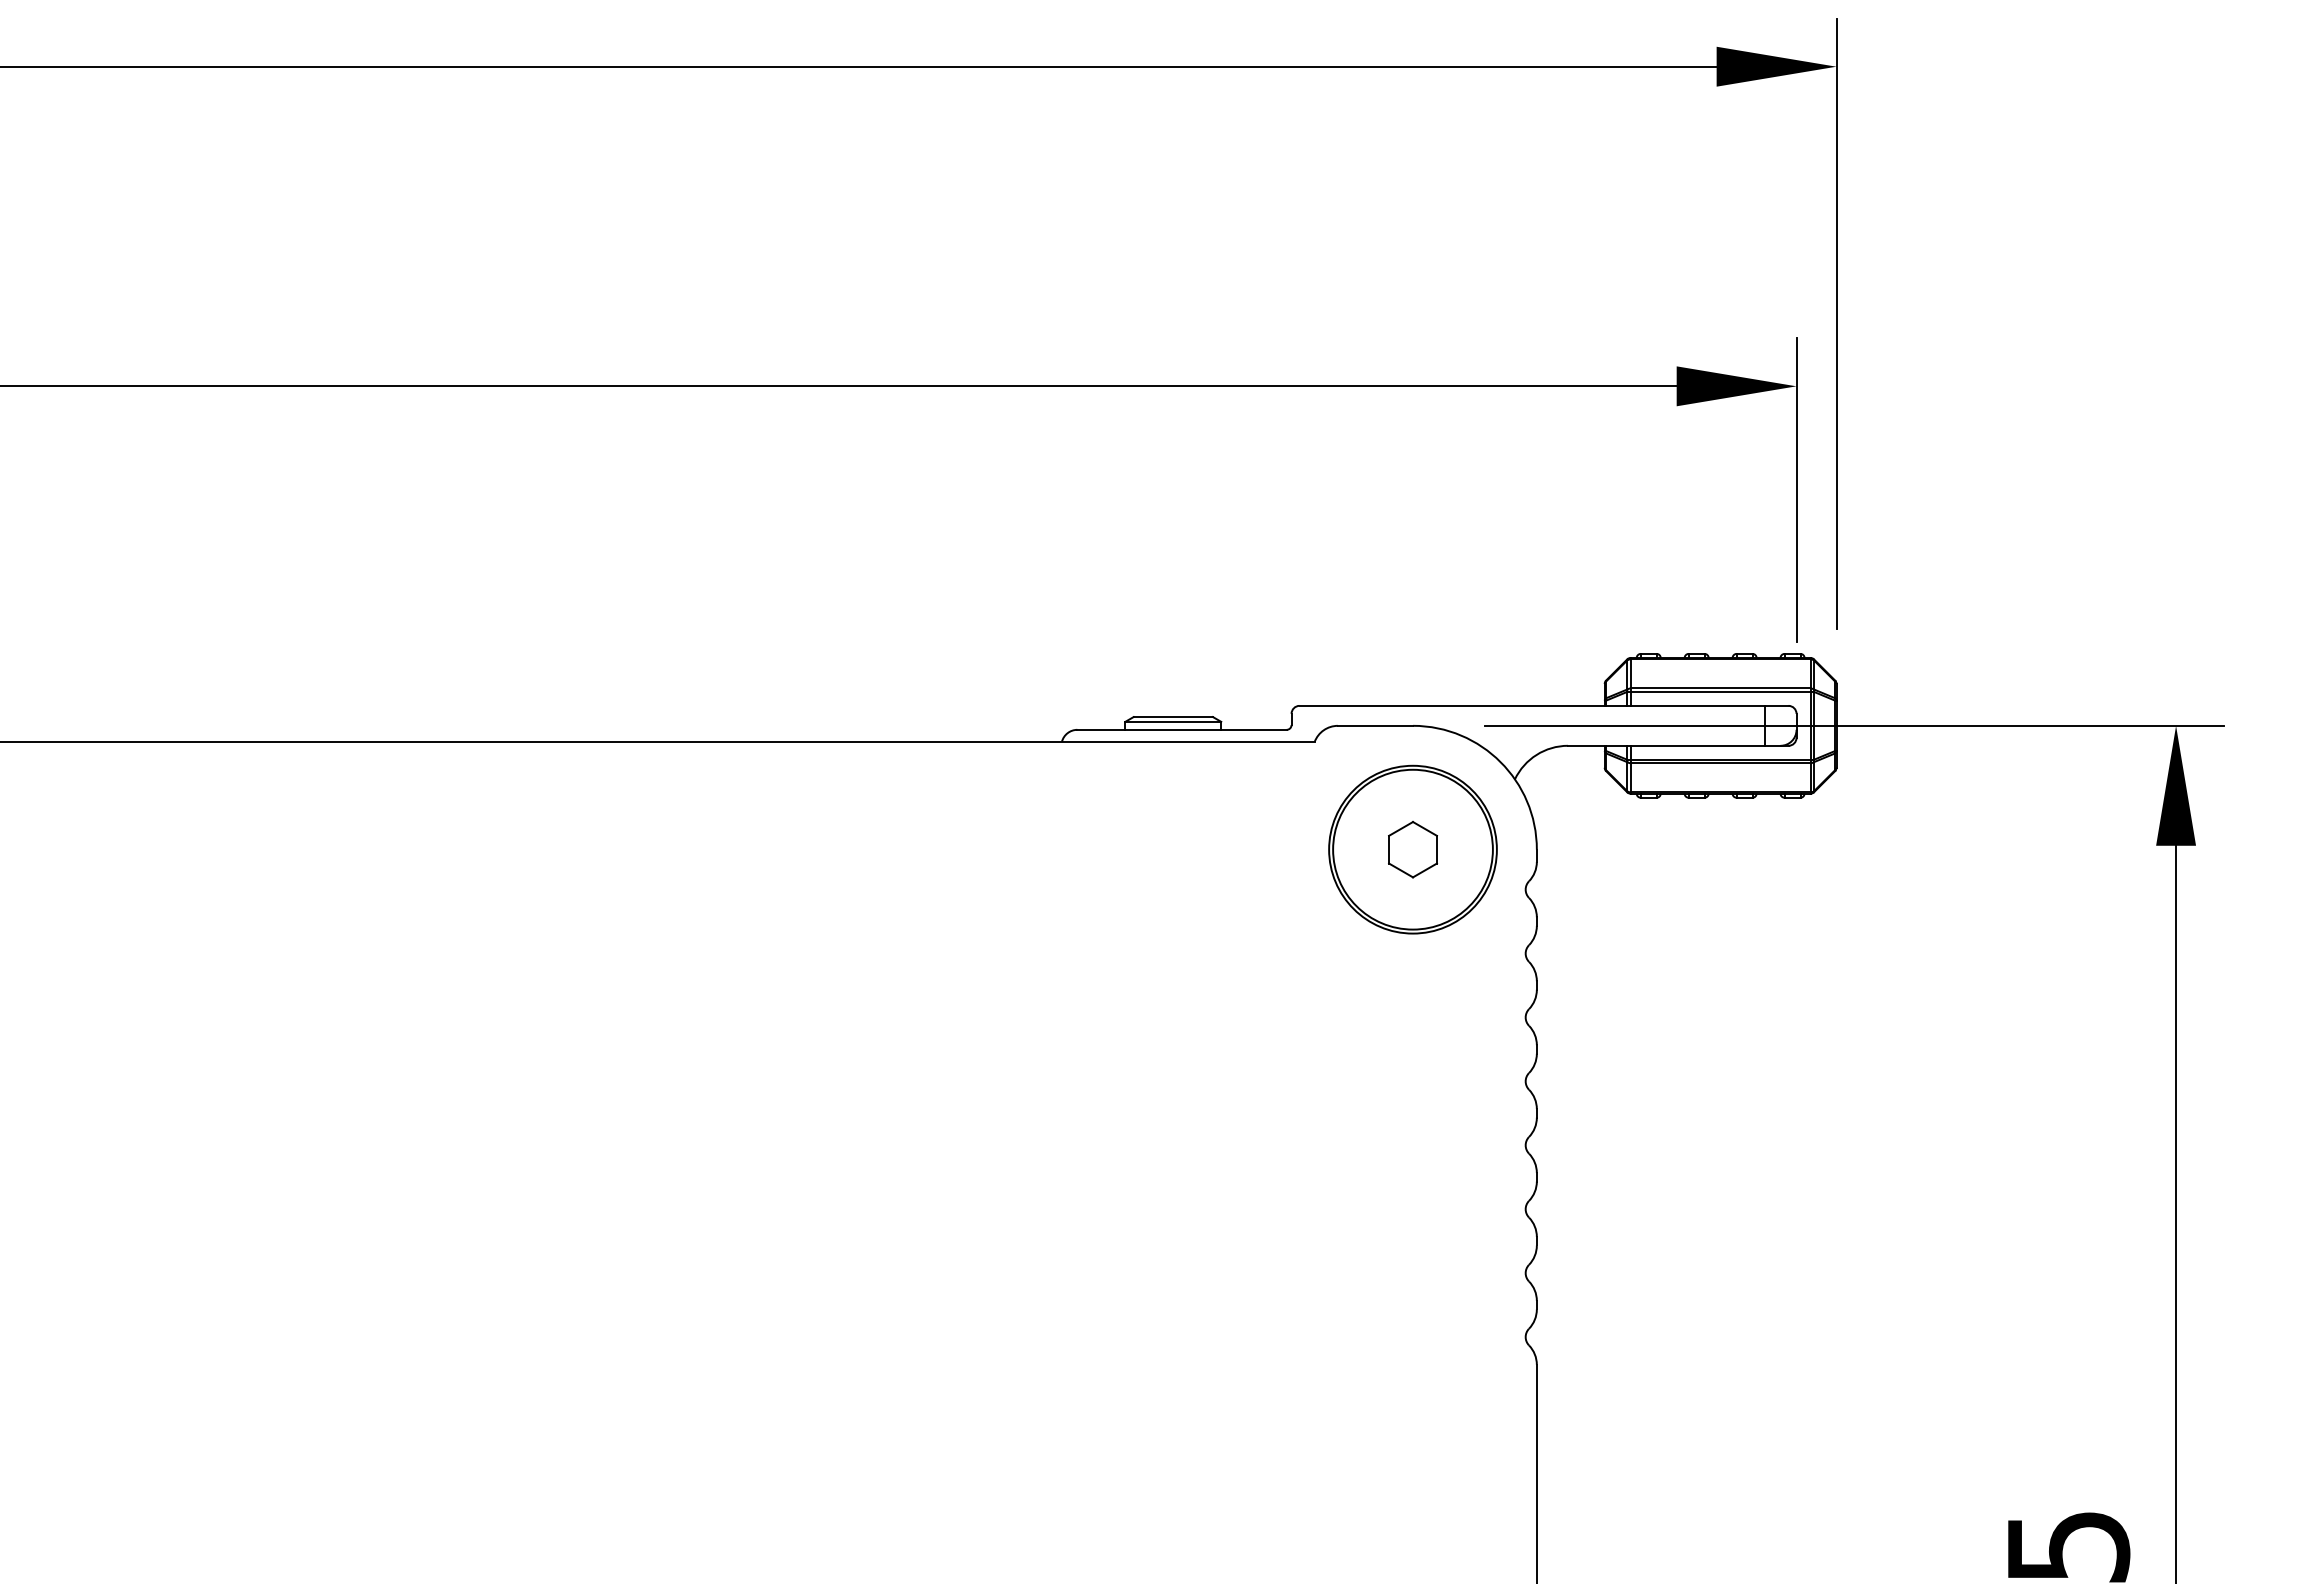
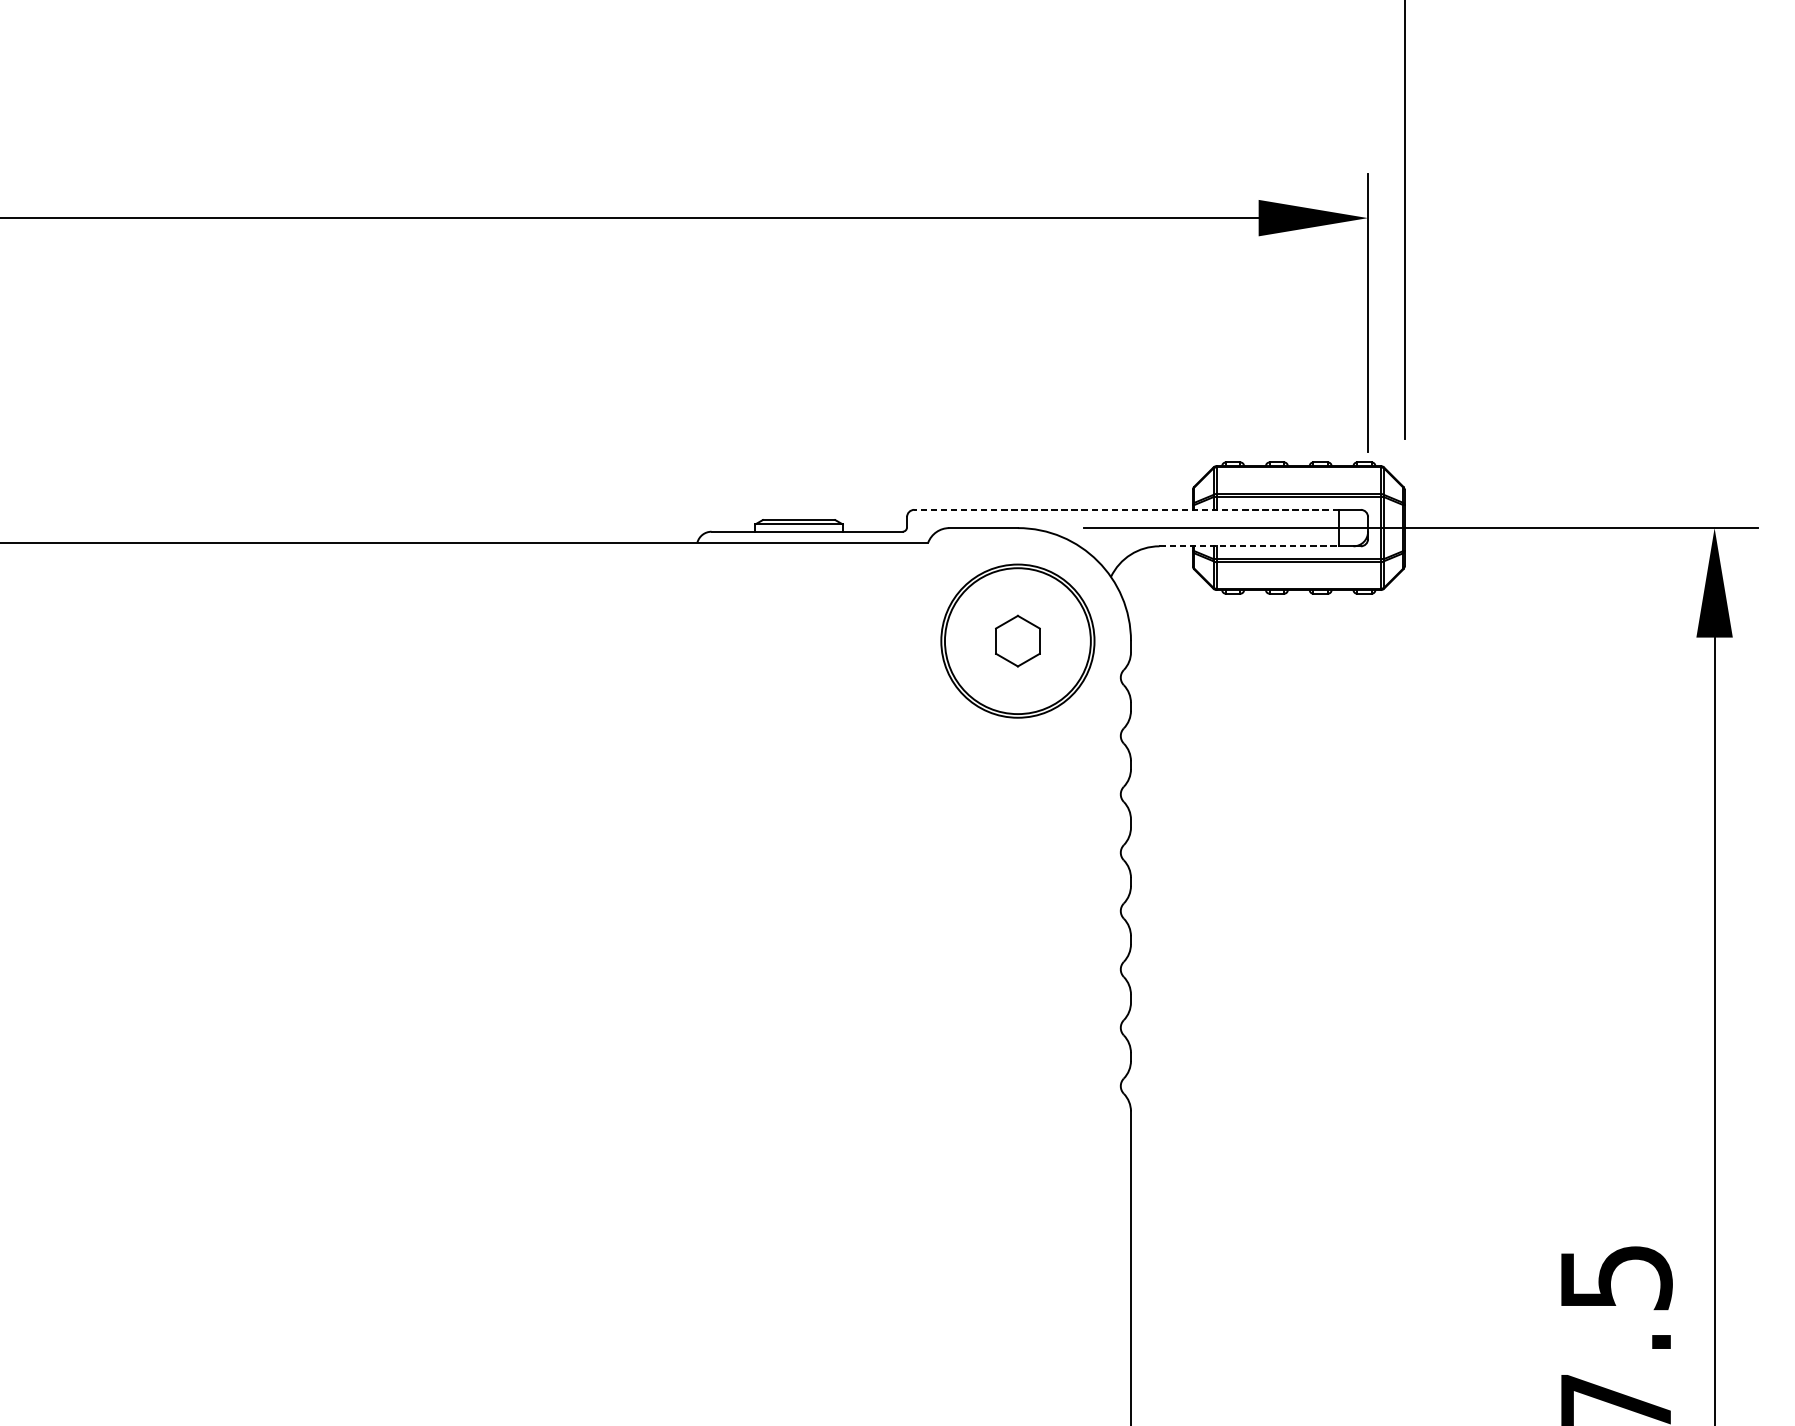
line: (1532, 705) -> (1127, 509), solid -> dashed
line: (1666, 745) -> (1249, 546), solid -> dashed

